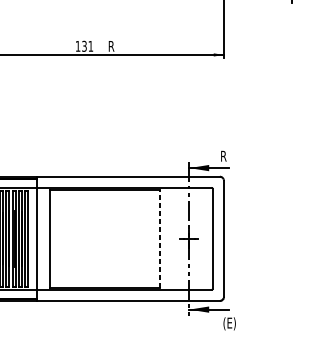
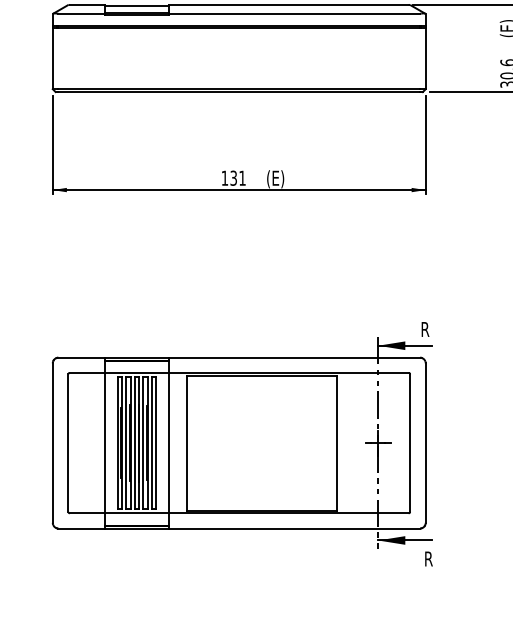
text: (114, 47) -> (275, 179), R -> (E)
line: (159, 238) -> (337, 442), dashed -> solid
text: (229, 324) -> (433, 560), (E) -> R

